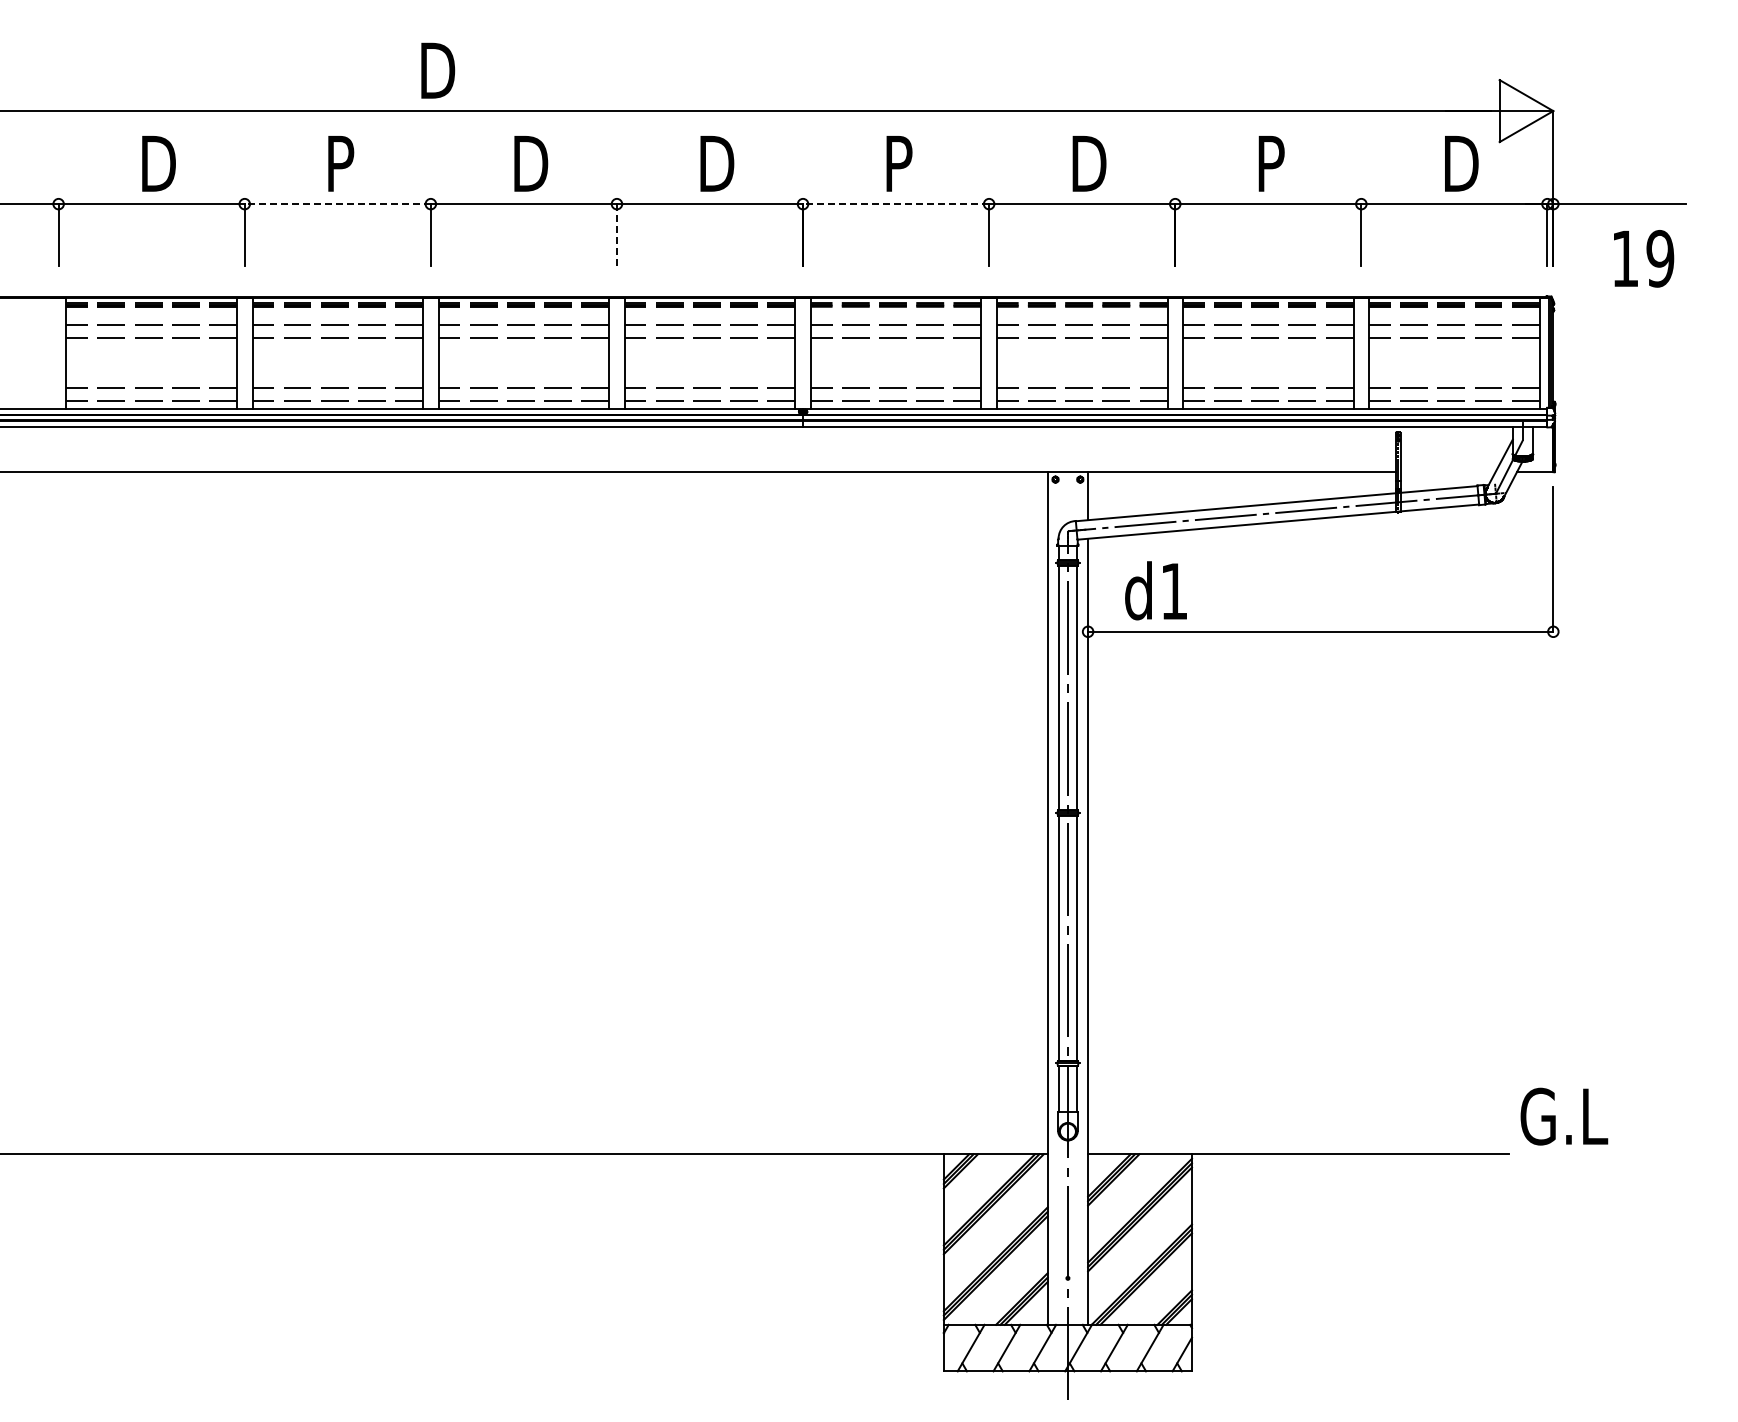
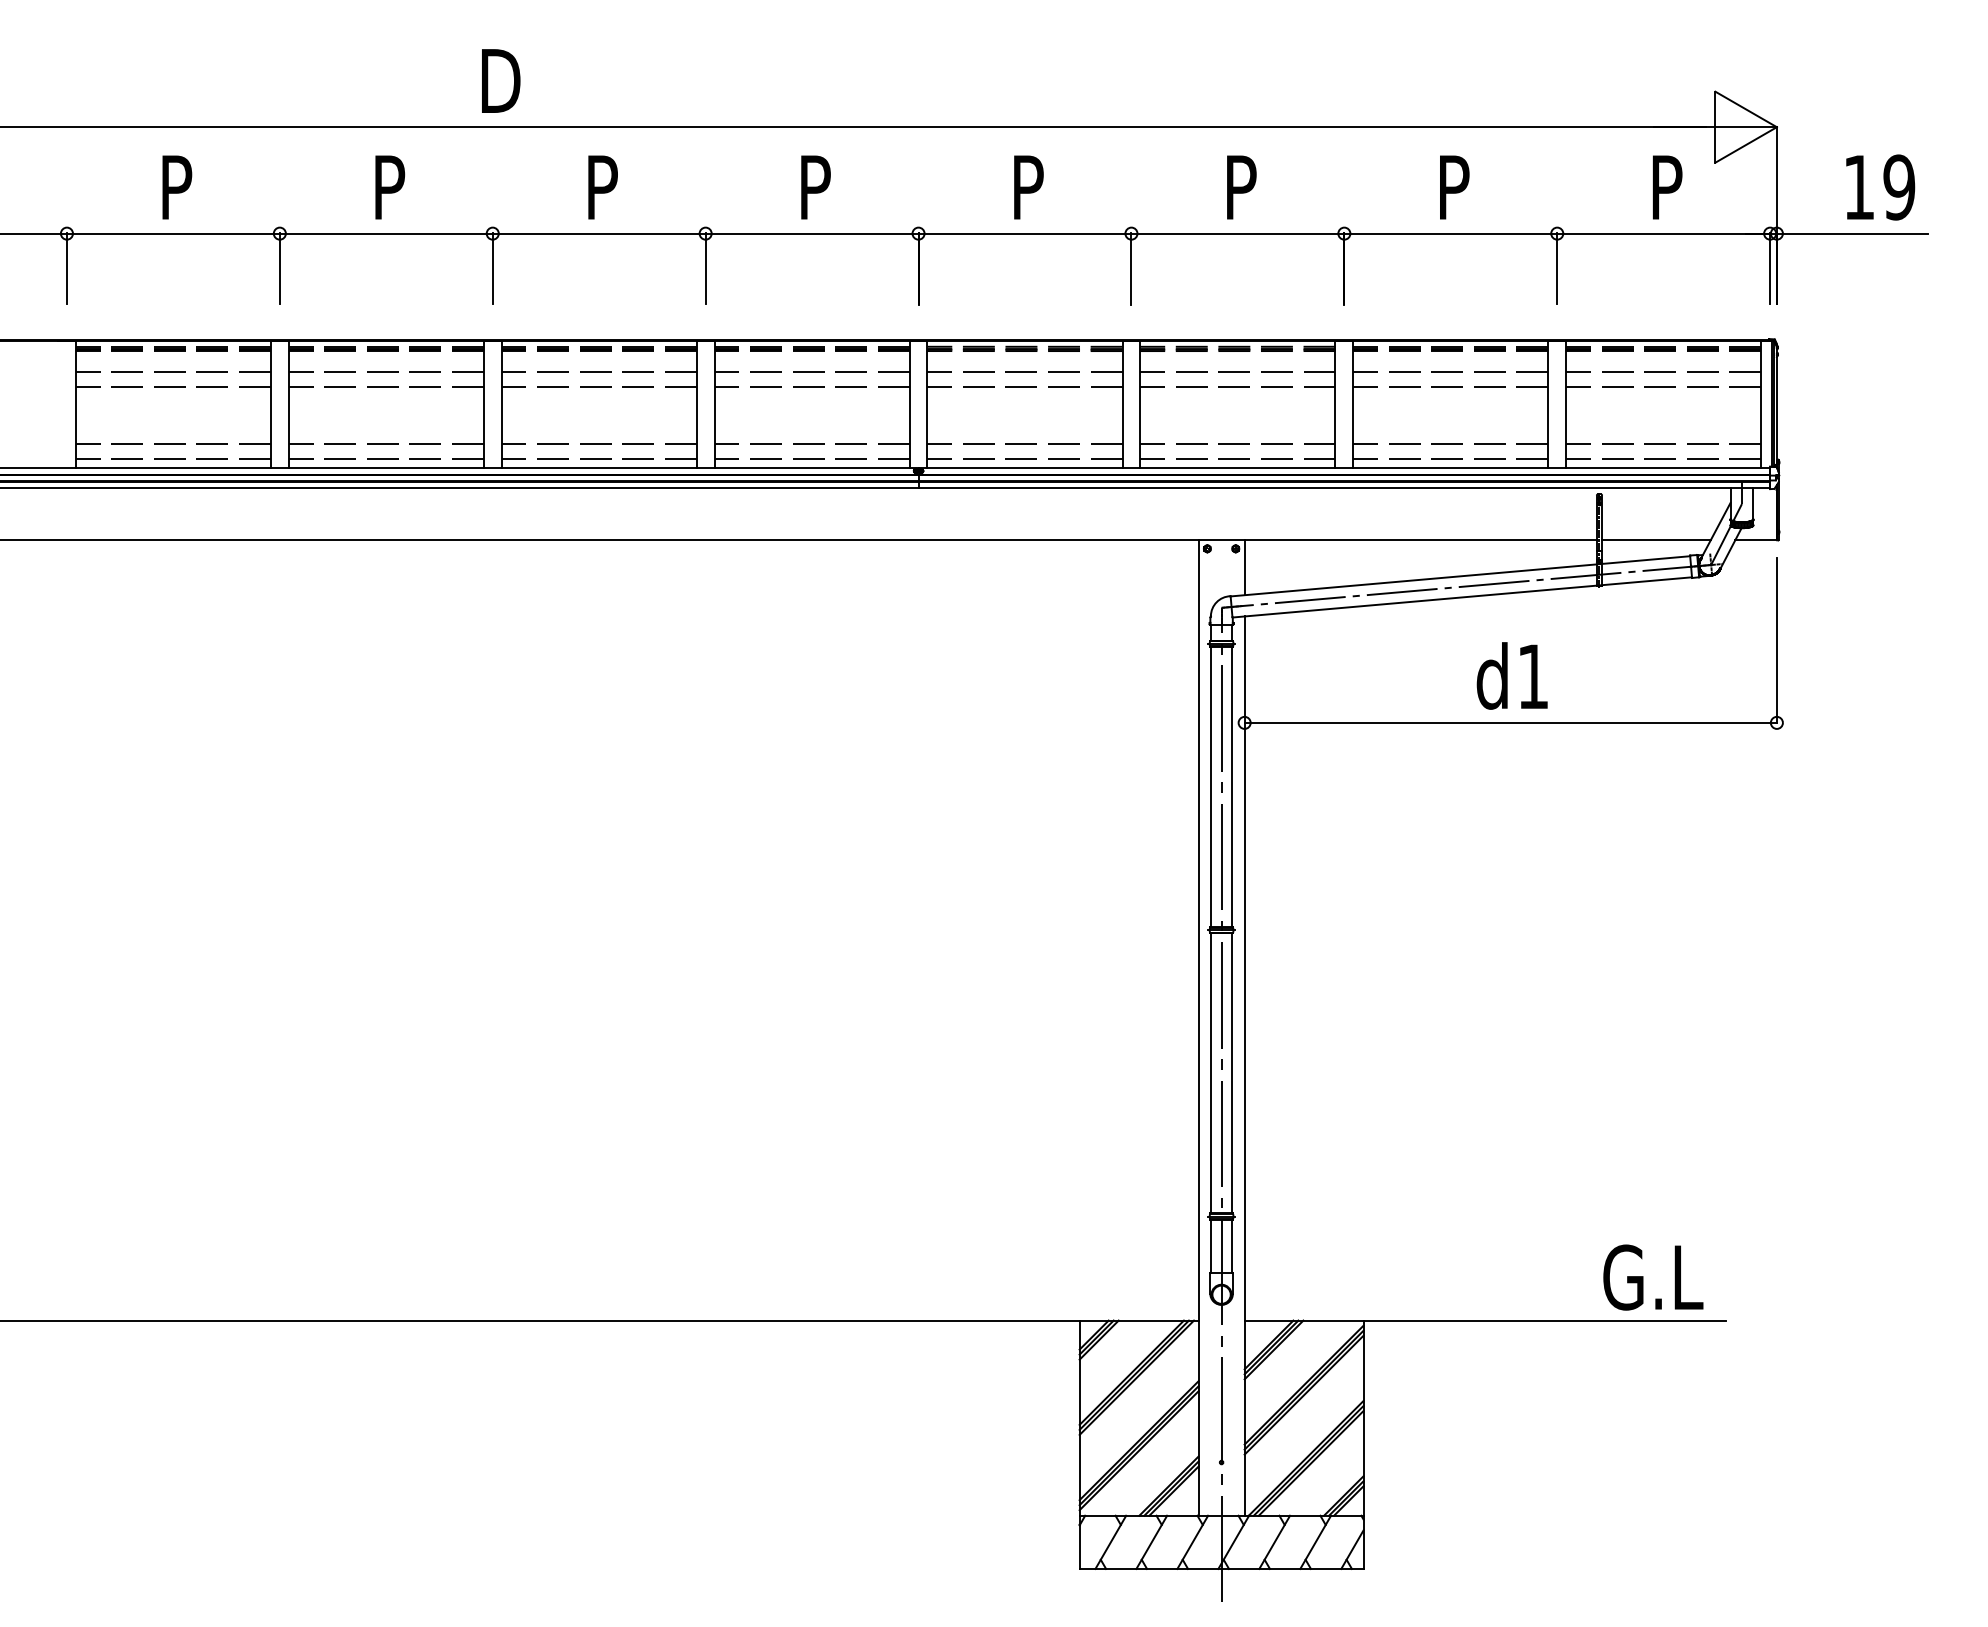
text: (161, 163) -> (184, 187), D -> P
text: (533, 163) -> (610, 187), D -> P
text: (720, 163) -> (824, 187), D -> P
text: (1092, 163) -> (1249, 187), D -> P
text: (1464, 163) -> (1675, 187), D -> P
line: (337, 204) -> (385, 234), dashed -> solid
line: (895, 204) -> (1024, 234), dashed -> solid
line: (616, 234) -> (705, 268), dashed -> solid
text: (1644, 258) -> (1881, 187), moved
line: (1447, 471) -> (1655, 539), added
text: (1155, 590) -> (1511, 675), moved
text: (1564, 1116) -> (1653, 1277), moved

